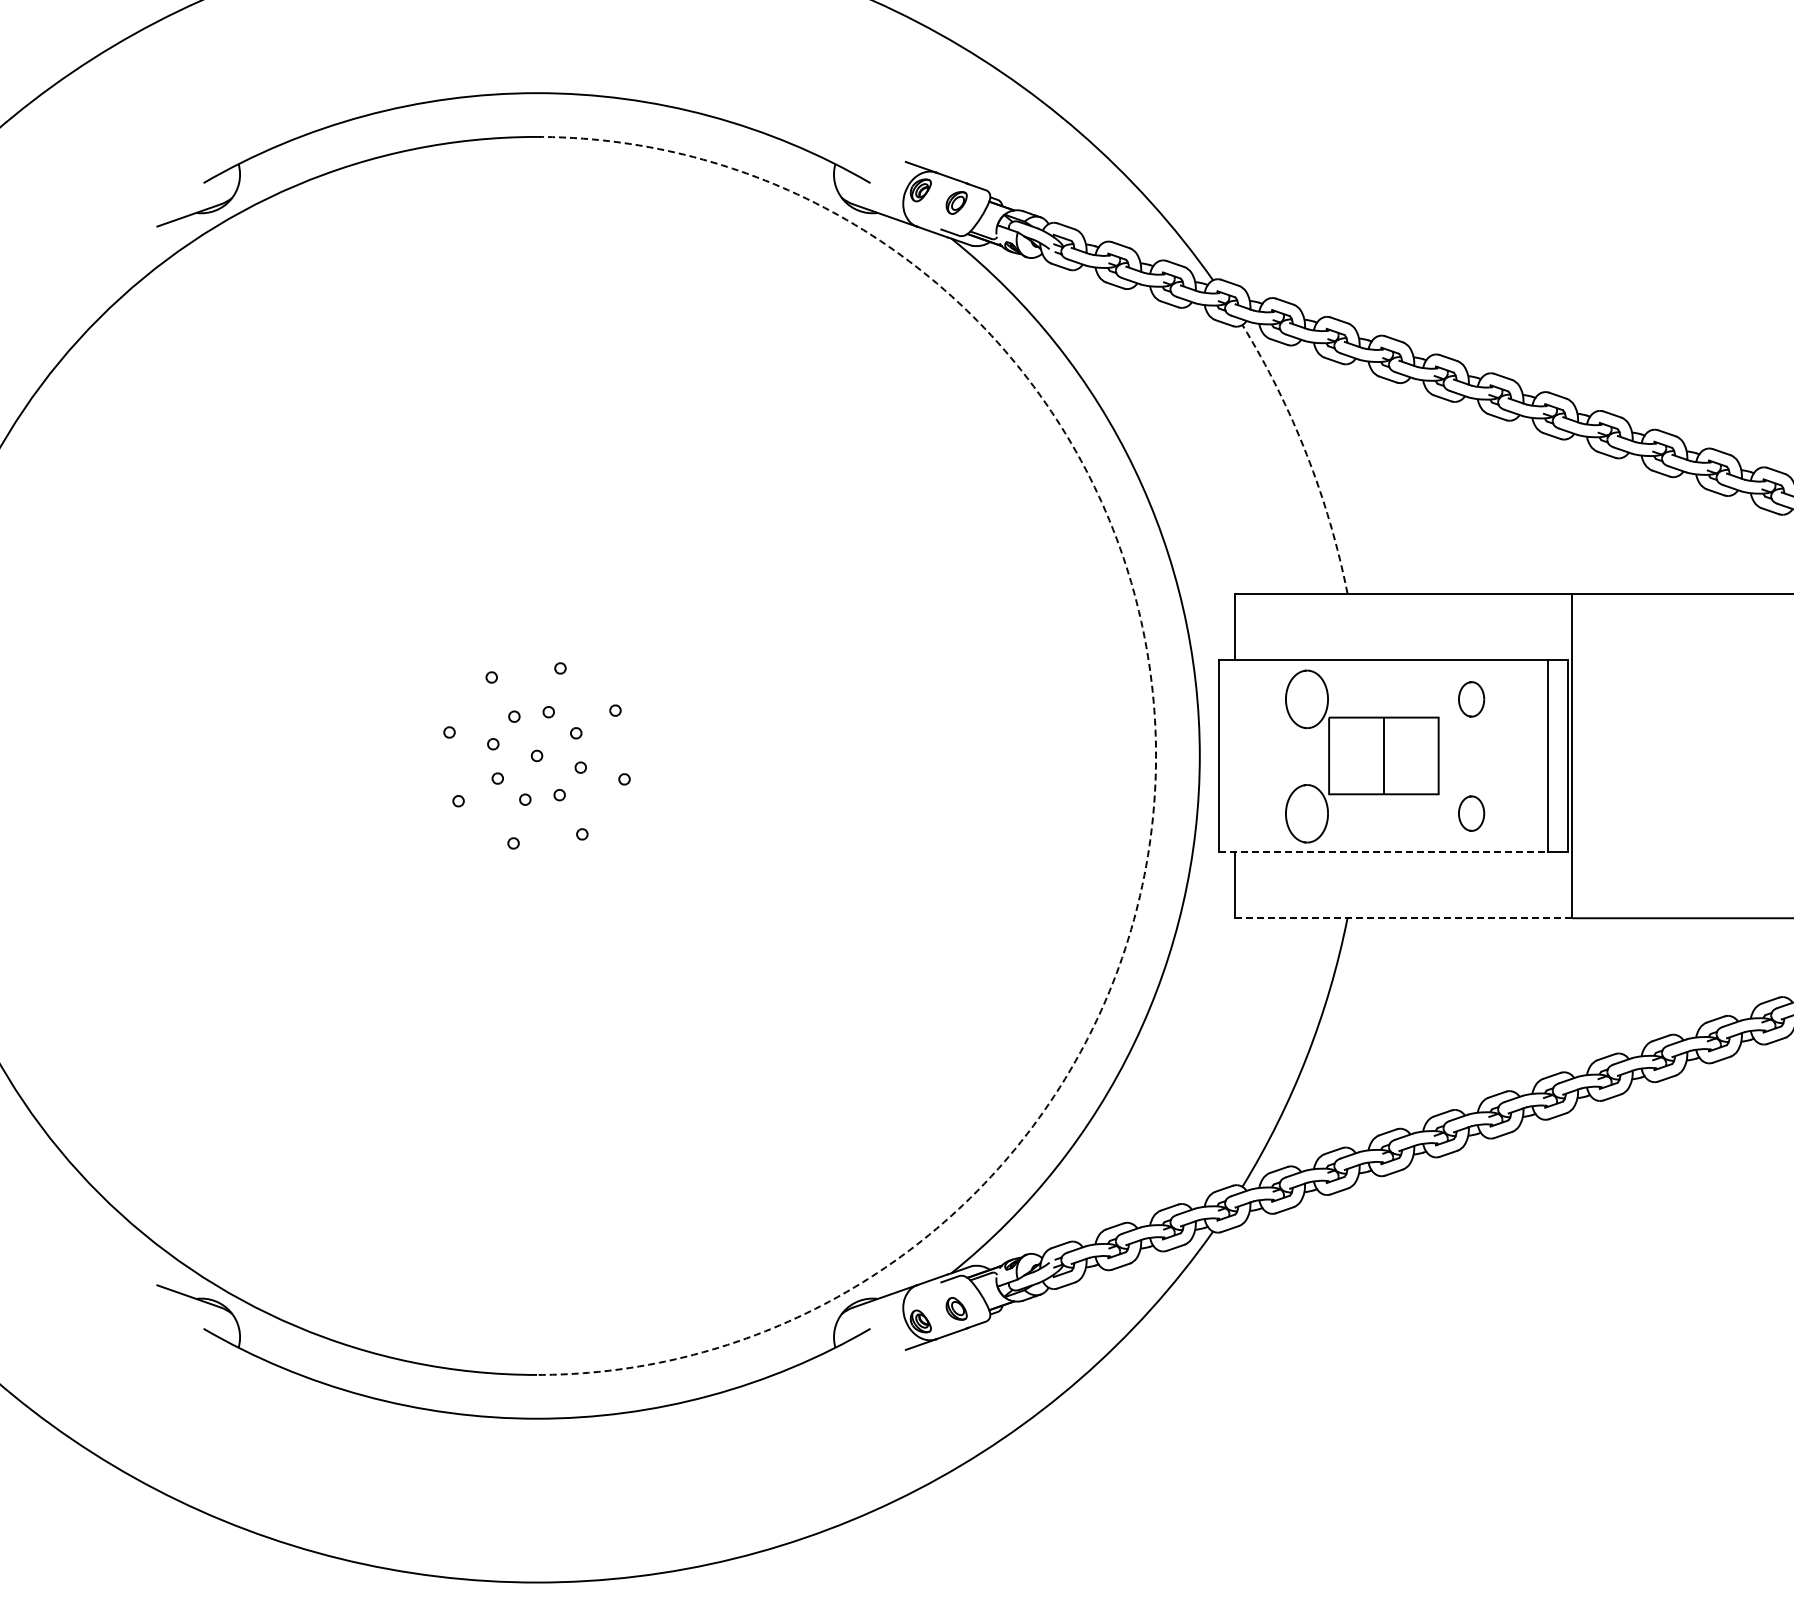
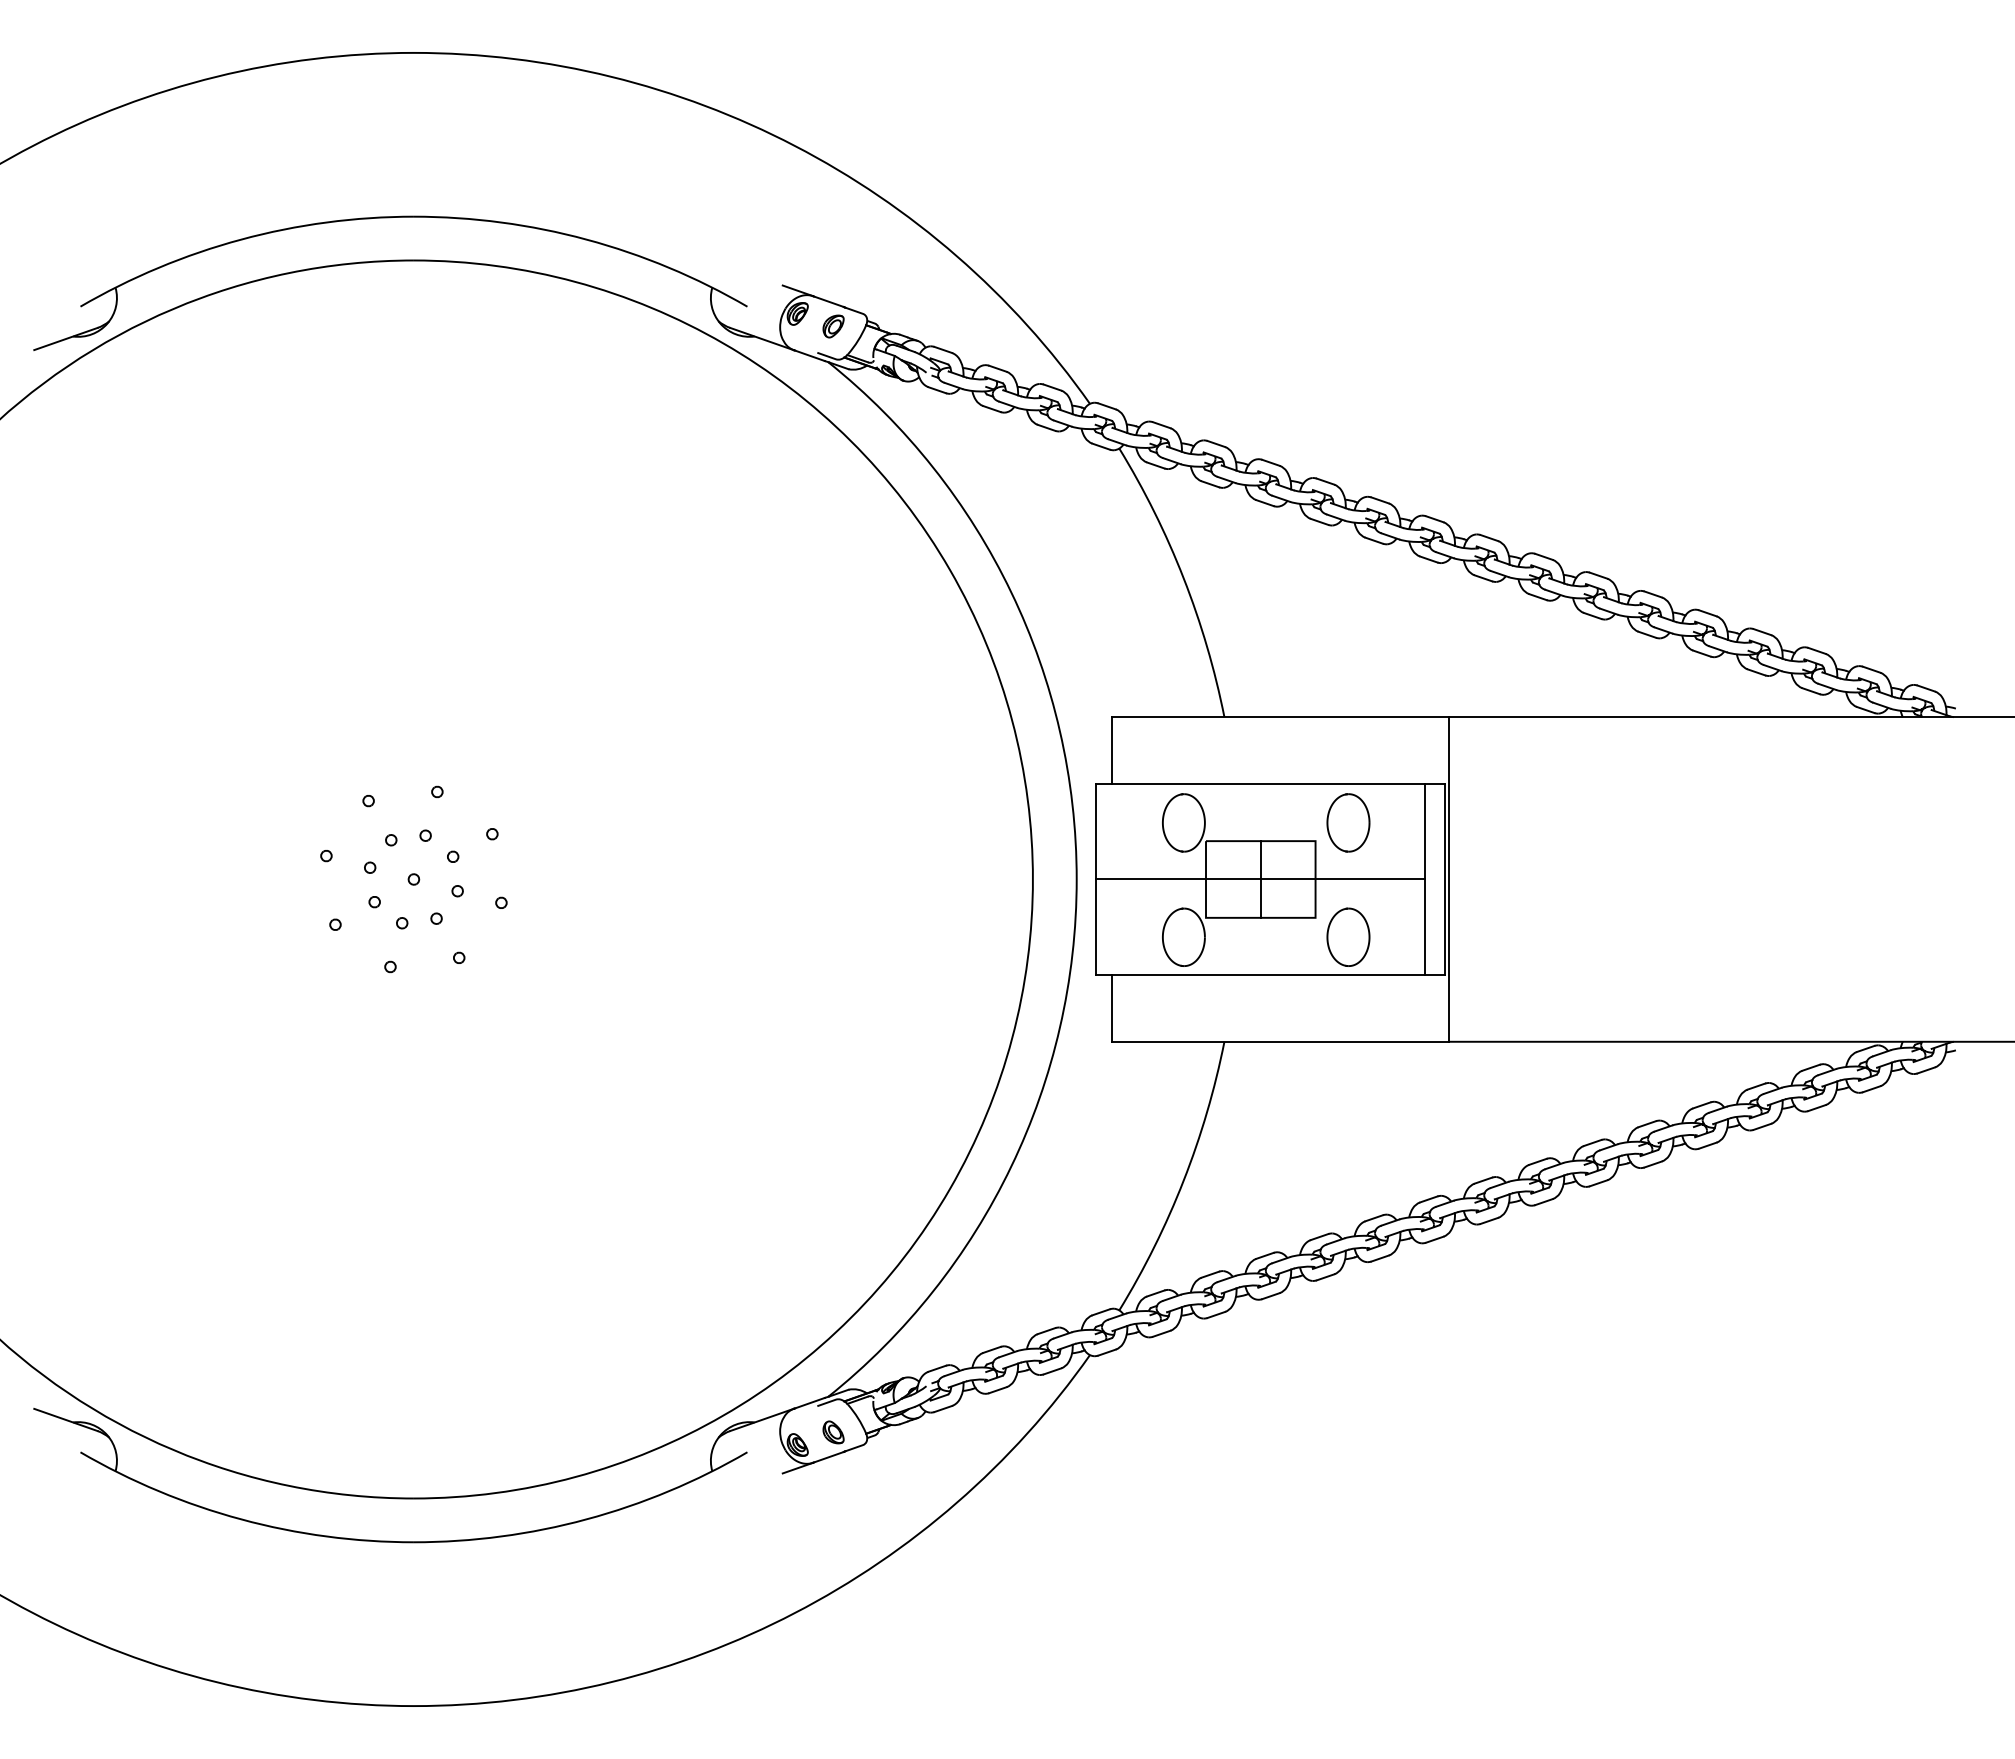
arc: (1306, 454) -> (1183, 578), dashed -> solid
part: (1471, 698) -> (1348, 822), size x1.67
arc: (1155, 755) -> (1032, 879), dashed -> solid
line: (1383, 755) -> (1260, 879), added
part: (1471, 812) -> (1348, 936), size x1.67
line: (1383, 851) -> (1260, 975), dashed -> solid
line: (1403, 917) -> (1280, 1041), dashed -> solid

